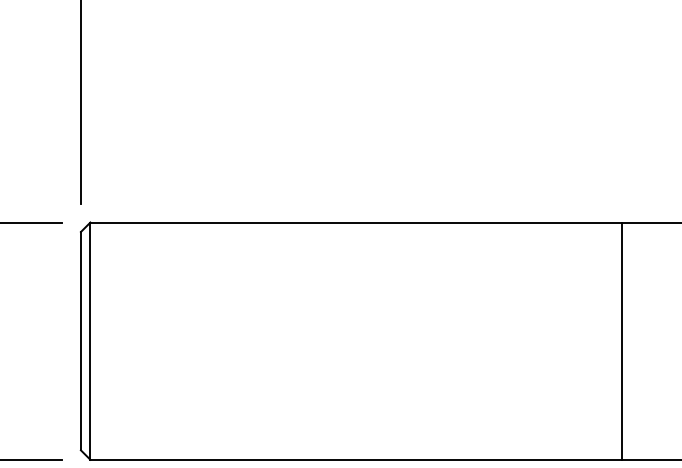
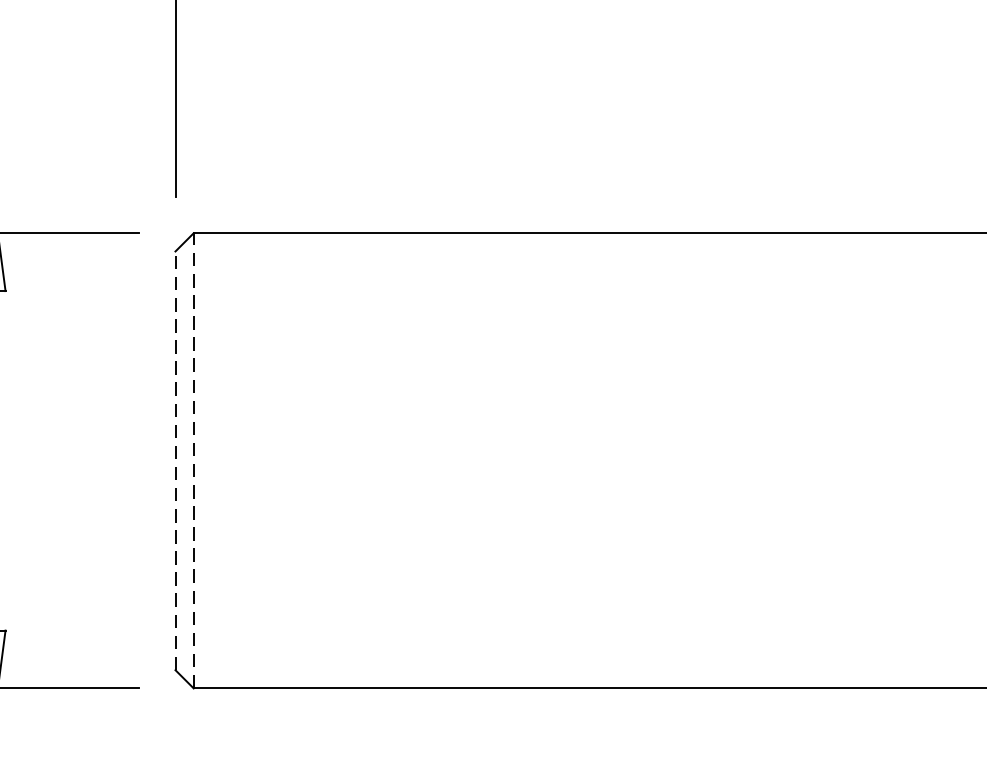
line: (80, 340) -> (174, 459), solid -> dashed
line: (90, 341) -> (193, 461), solid -> dashed

